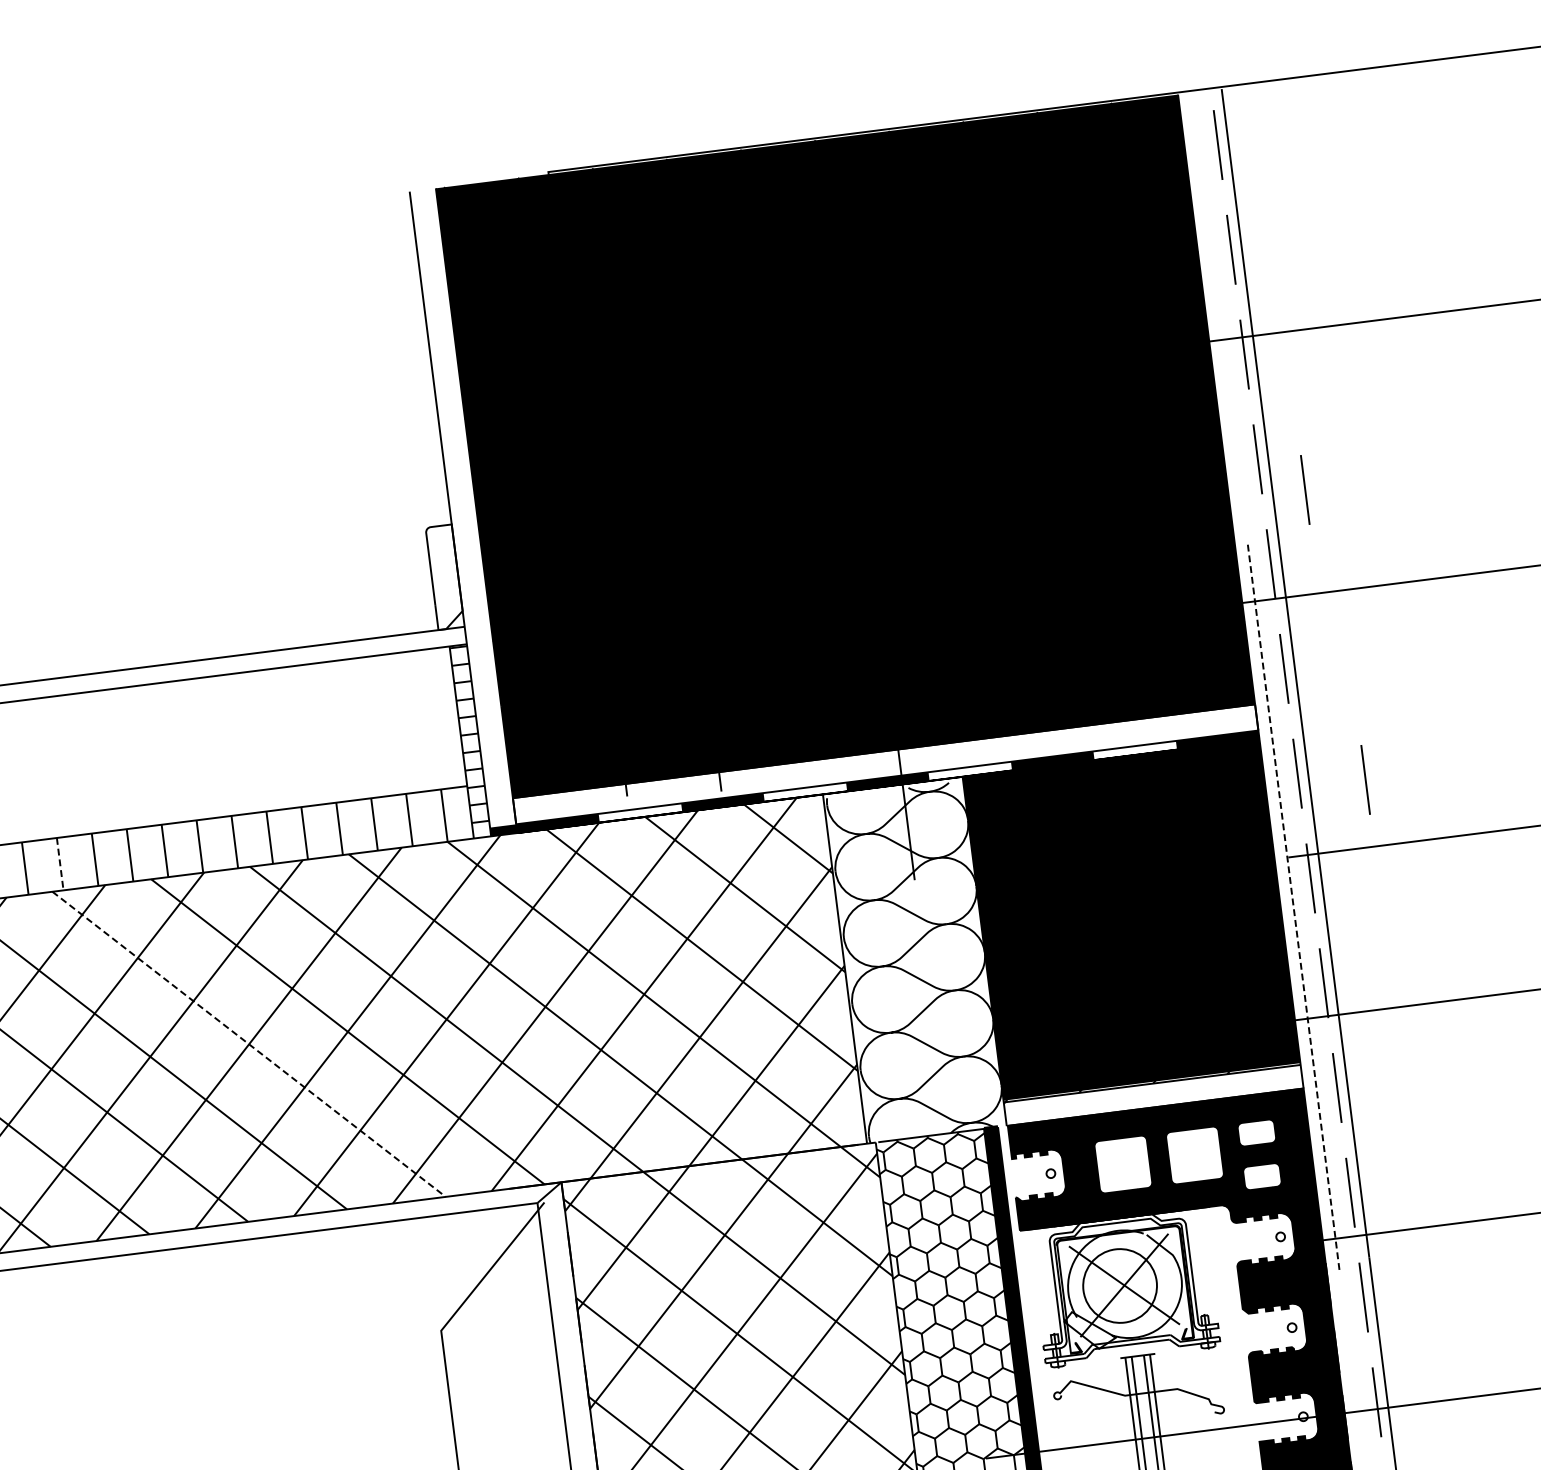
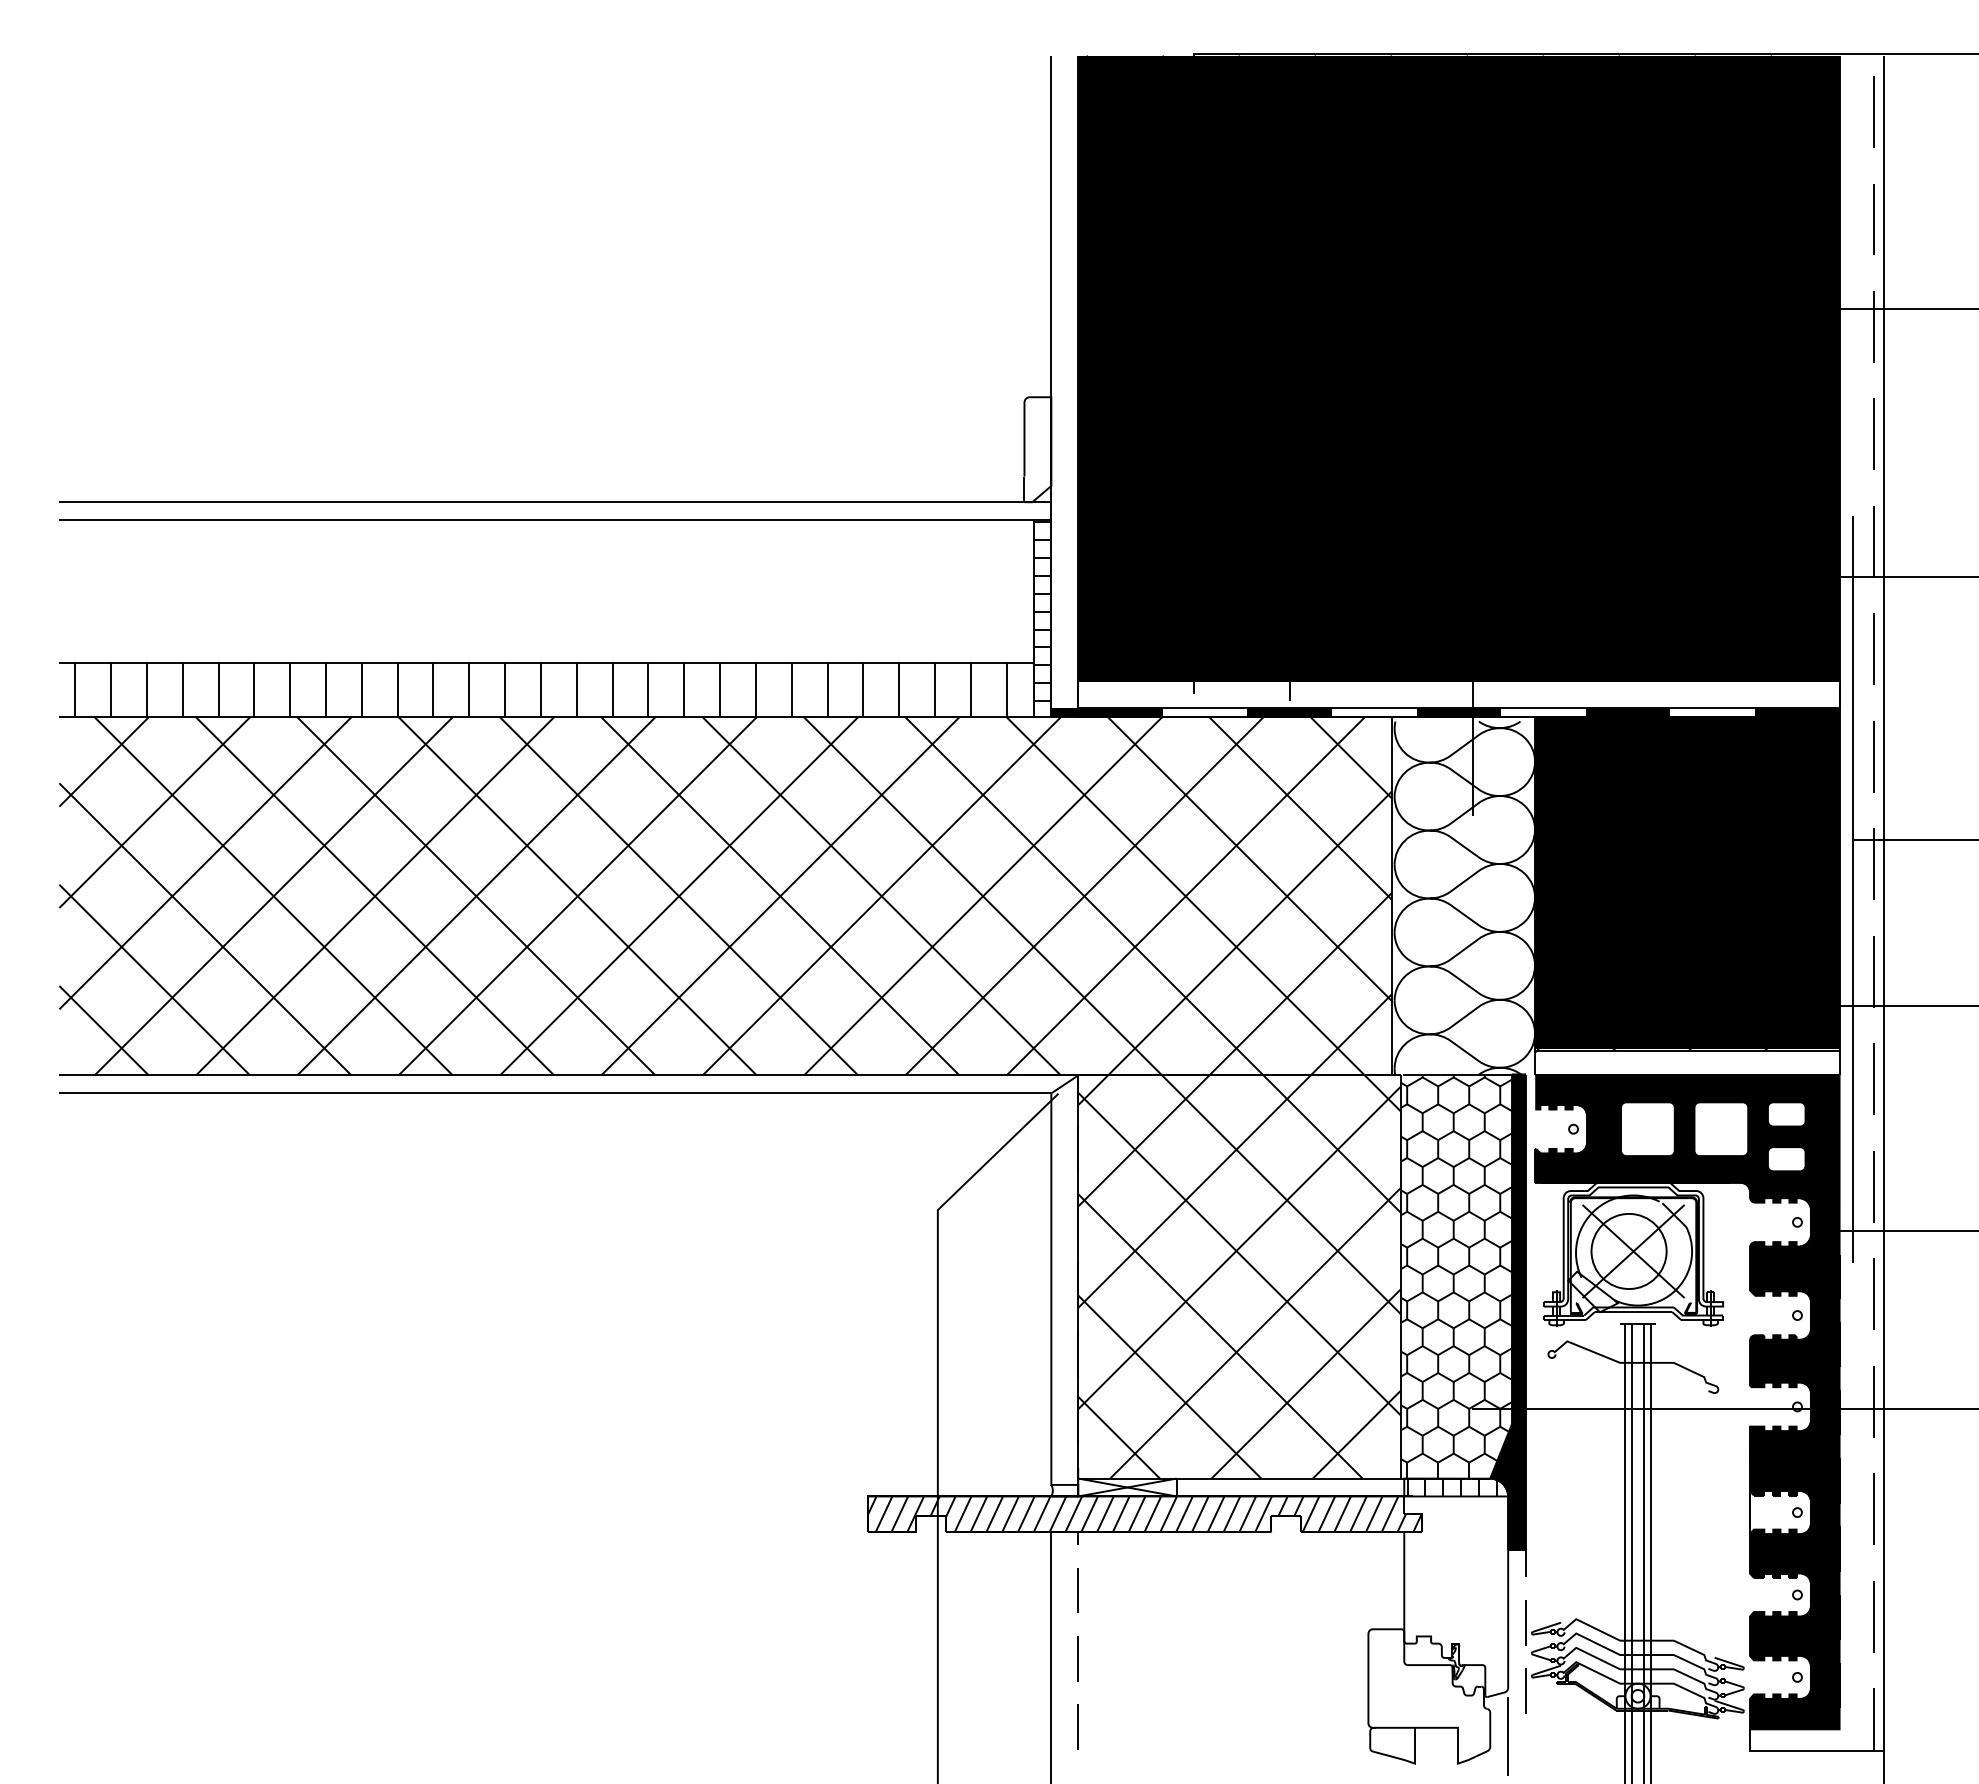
line: (1305, 489) -> (1917, 470), removed
line: (1365, 779) -> (1941, 771), removed
line: (60, 864) -> (612, 690), dashed -> solid
line: (1293, 905) -> (1852, 889), dashed -> solid
line: (249, 1044) -> (780, 896), dashed -> solid

